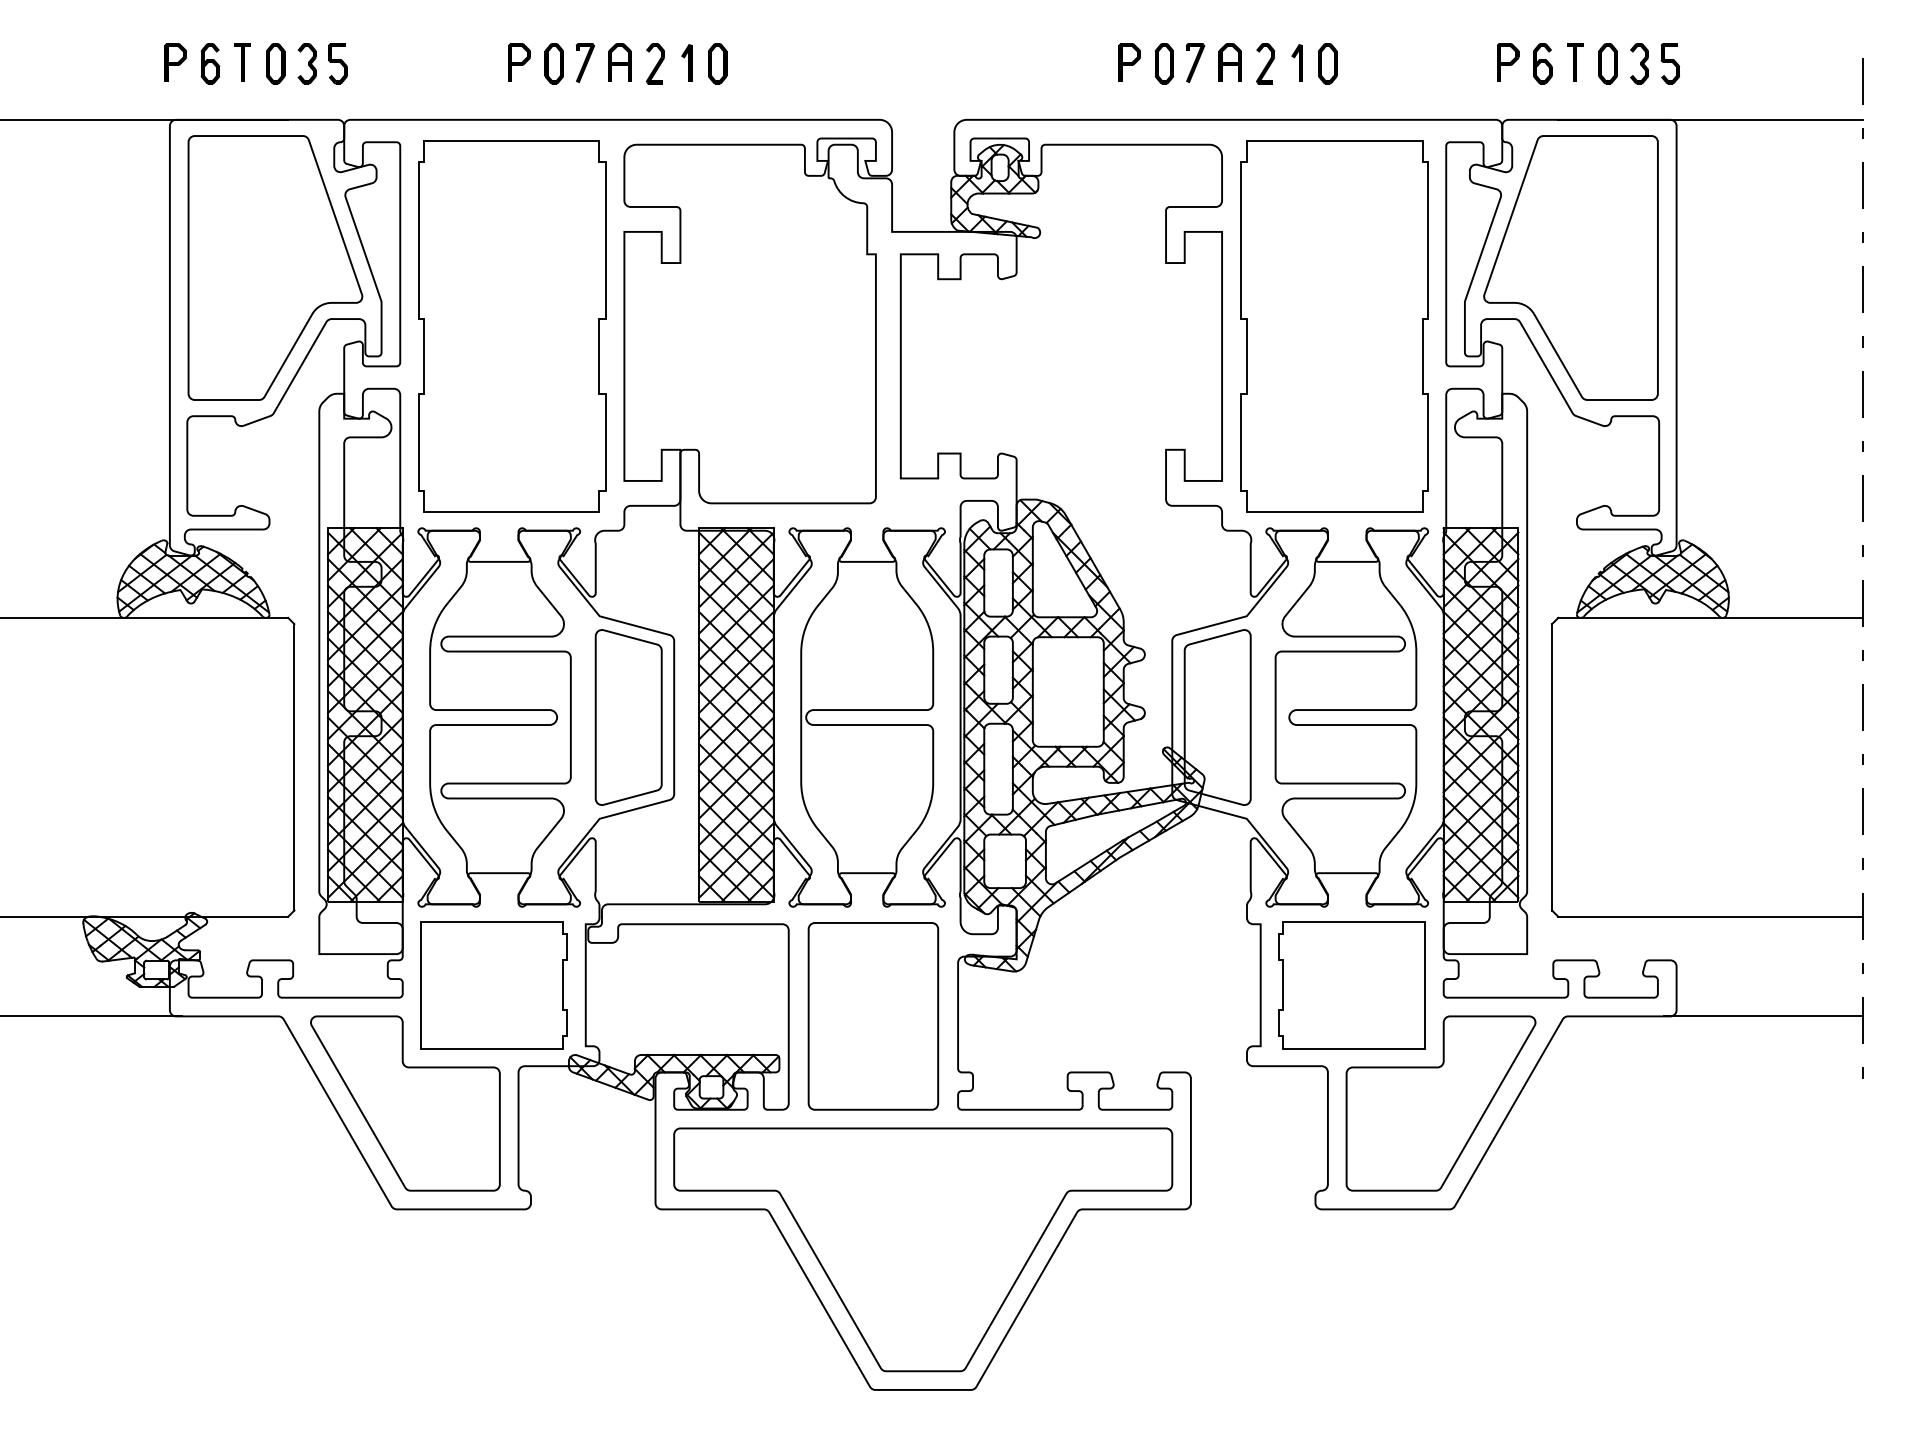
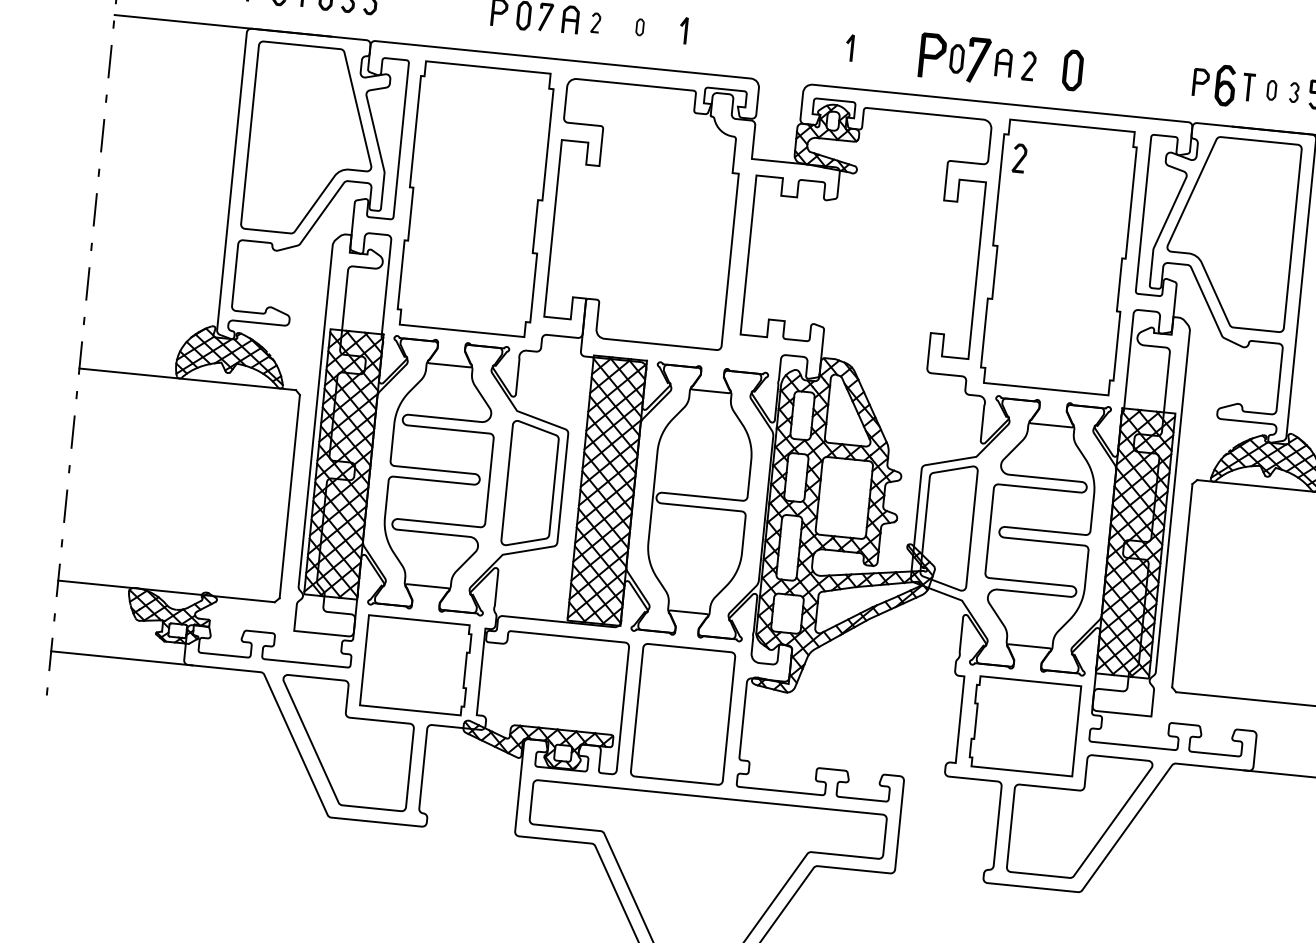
part: (686, 62) -> (683, 29), moved
part: (1129, 62) -> (932, 55), size x1.6
part: (1195, 62) -> (979, 60), size x1.6
part: (1296, 62) -> (849, 47), moved
part: (655, 63) -> (595, 22), size x0.7
part: (717, 63) -> (639, 27), size x0.6
part: (1327, 63) -> (1072, 70), size x1.4
part: (1542, 63) -> (1225, 85), size x1.4
part: (1607, 63) -> (1271, 90), size x0.7
part: (1639, 63) -> (1294, 92), size x0.7
part: (1265, 193) -> (1019, 158), added

